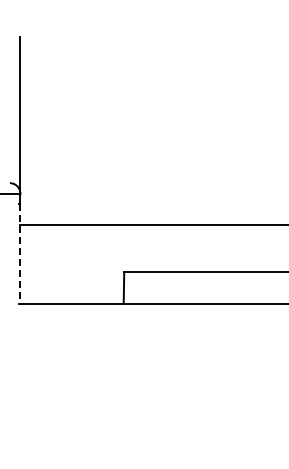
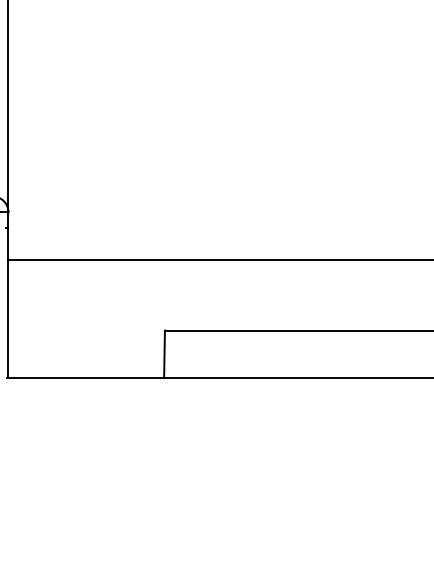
line: (20, 253) -> (8, 302), dashed -> solid

